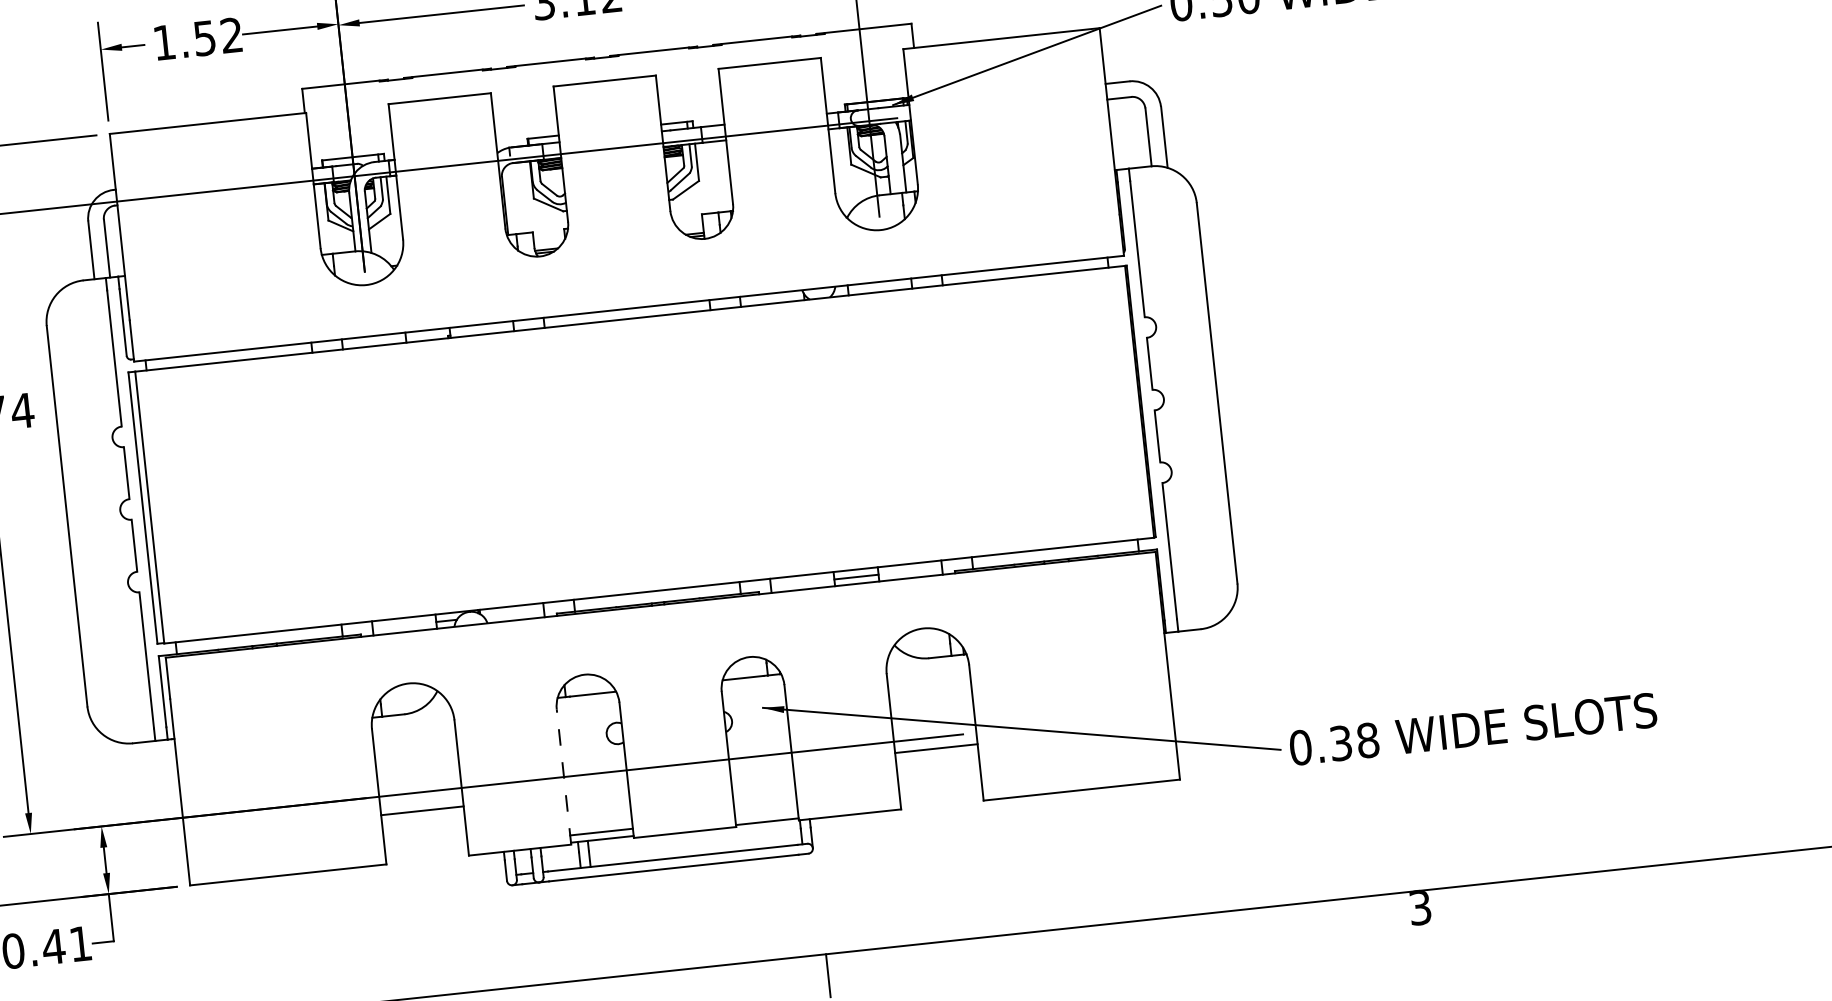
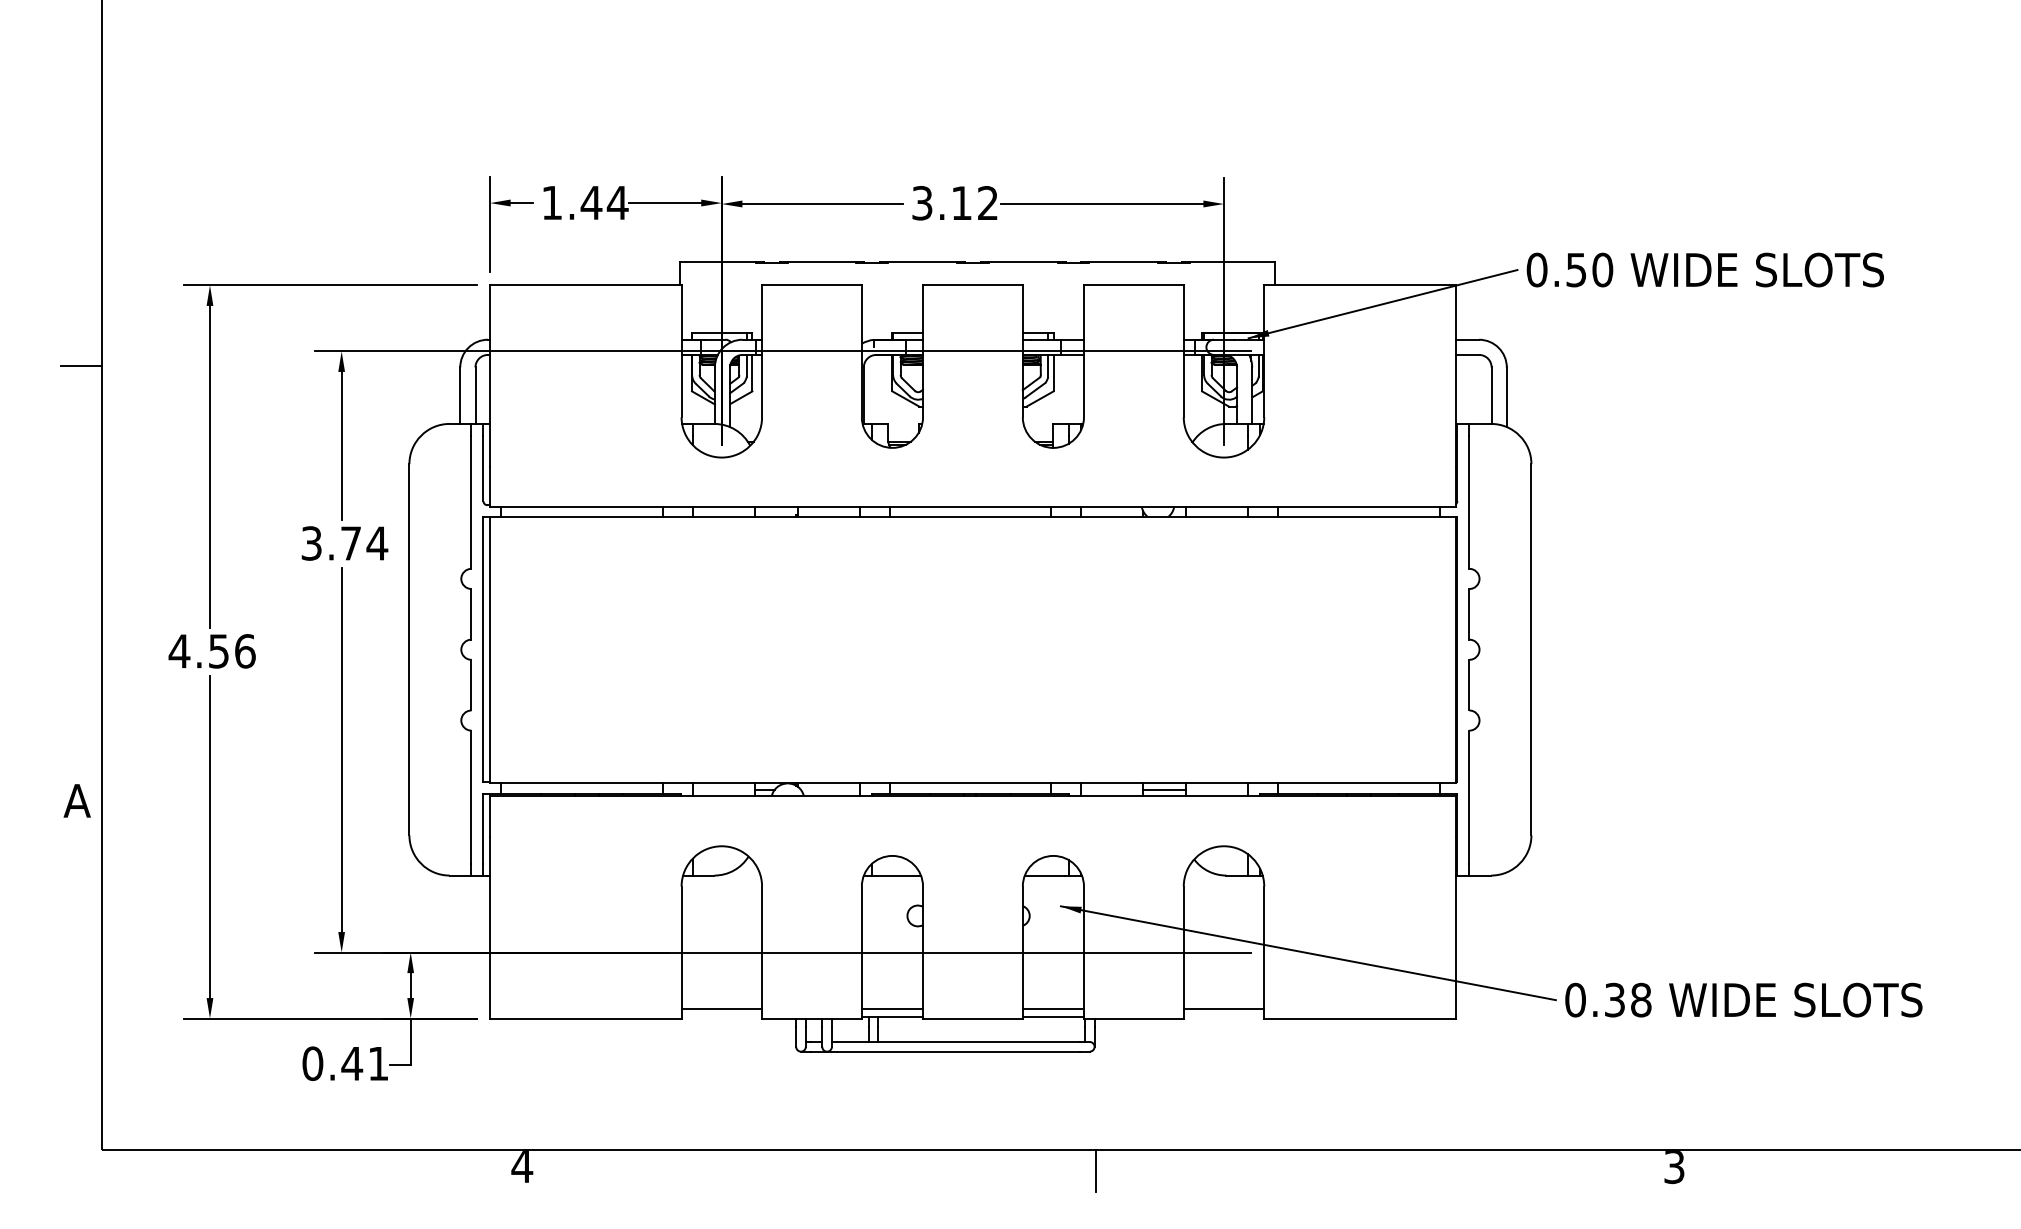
text: (218, 36) -> (604, 202), 1.52 -> 1.44
line: (935, 748) -> (1223, 1009), moved
line: (563, 777) -> (861, 952), dashed -> solid
line: (422, 810) -> (721, 1009), moved
line: (765, 814) -> (1052, 1009), added

